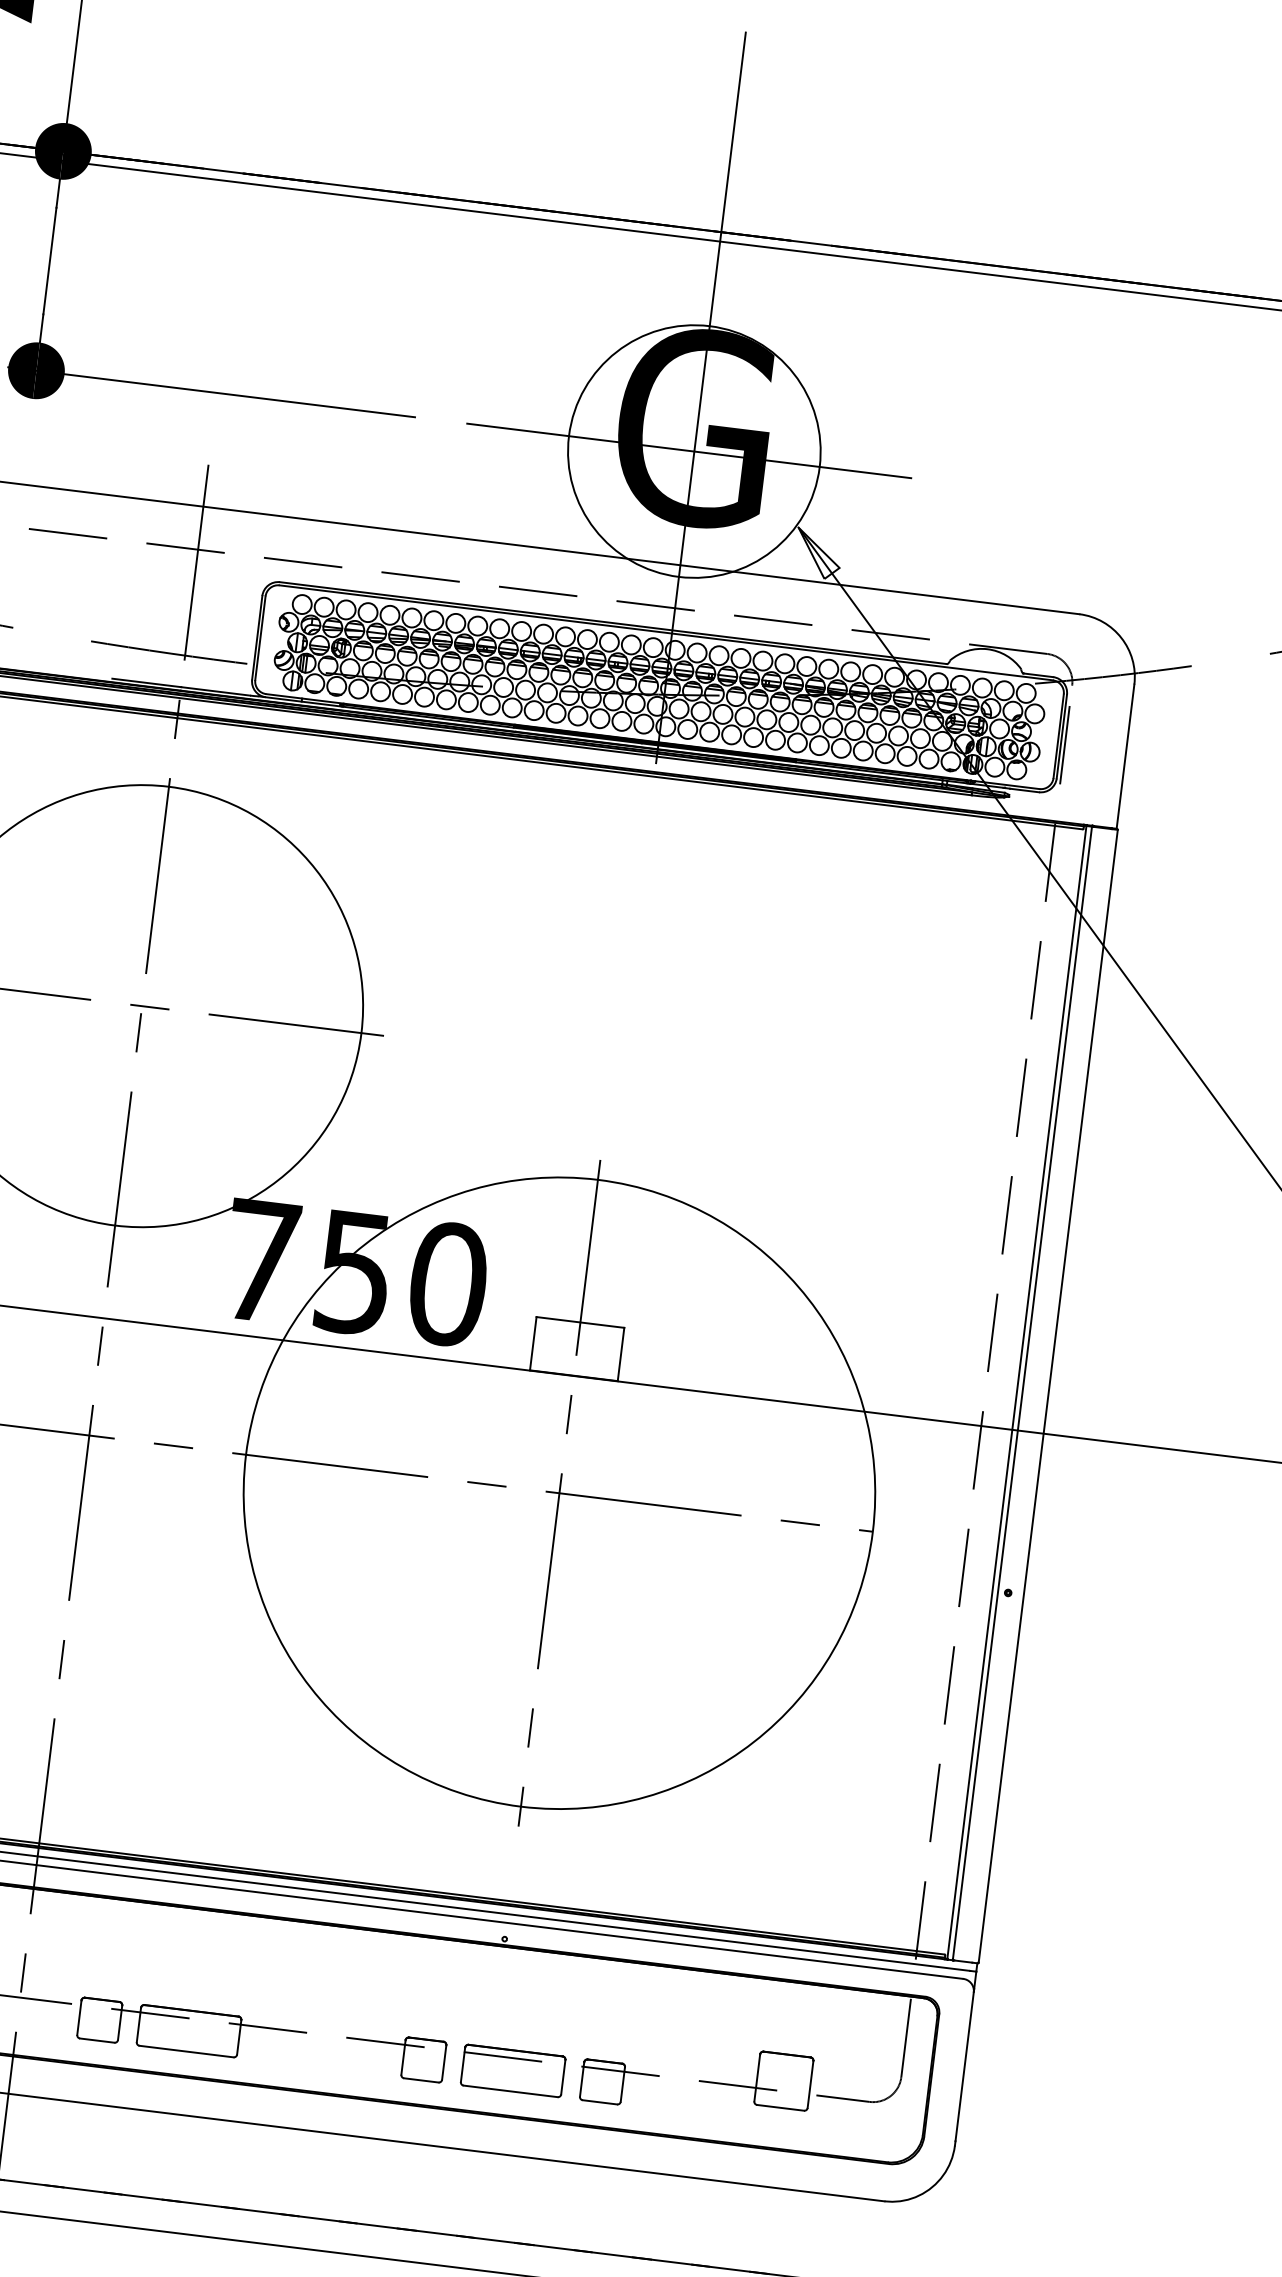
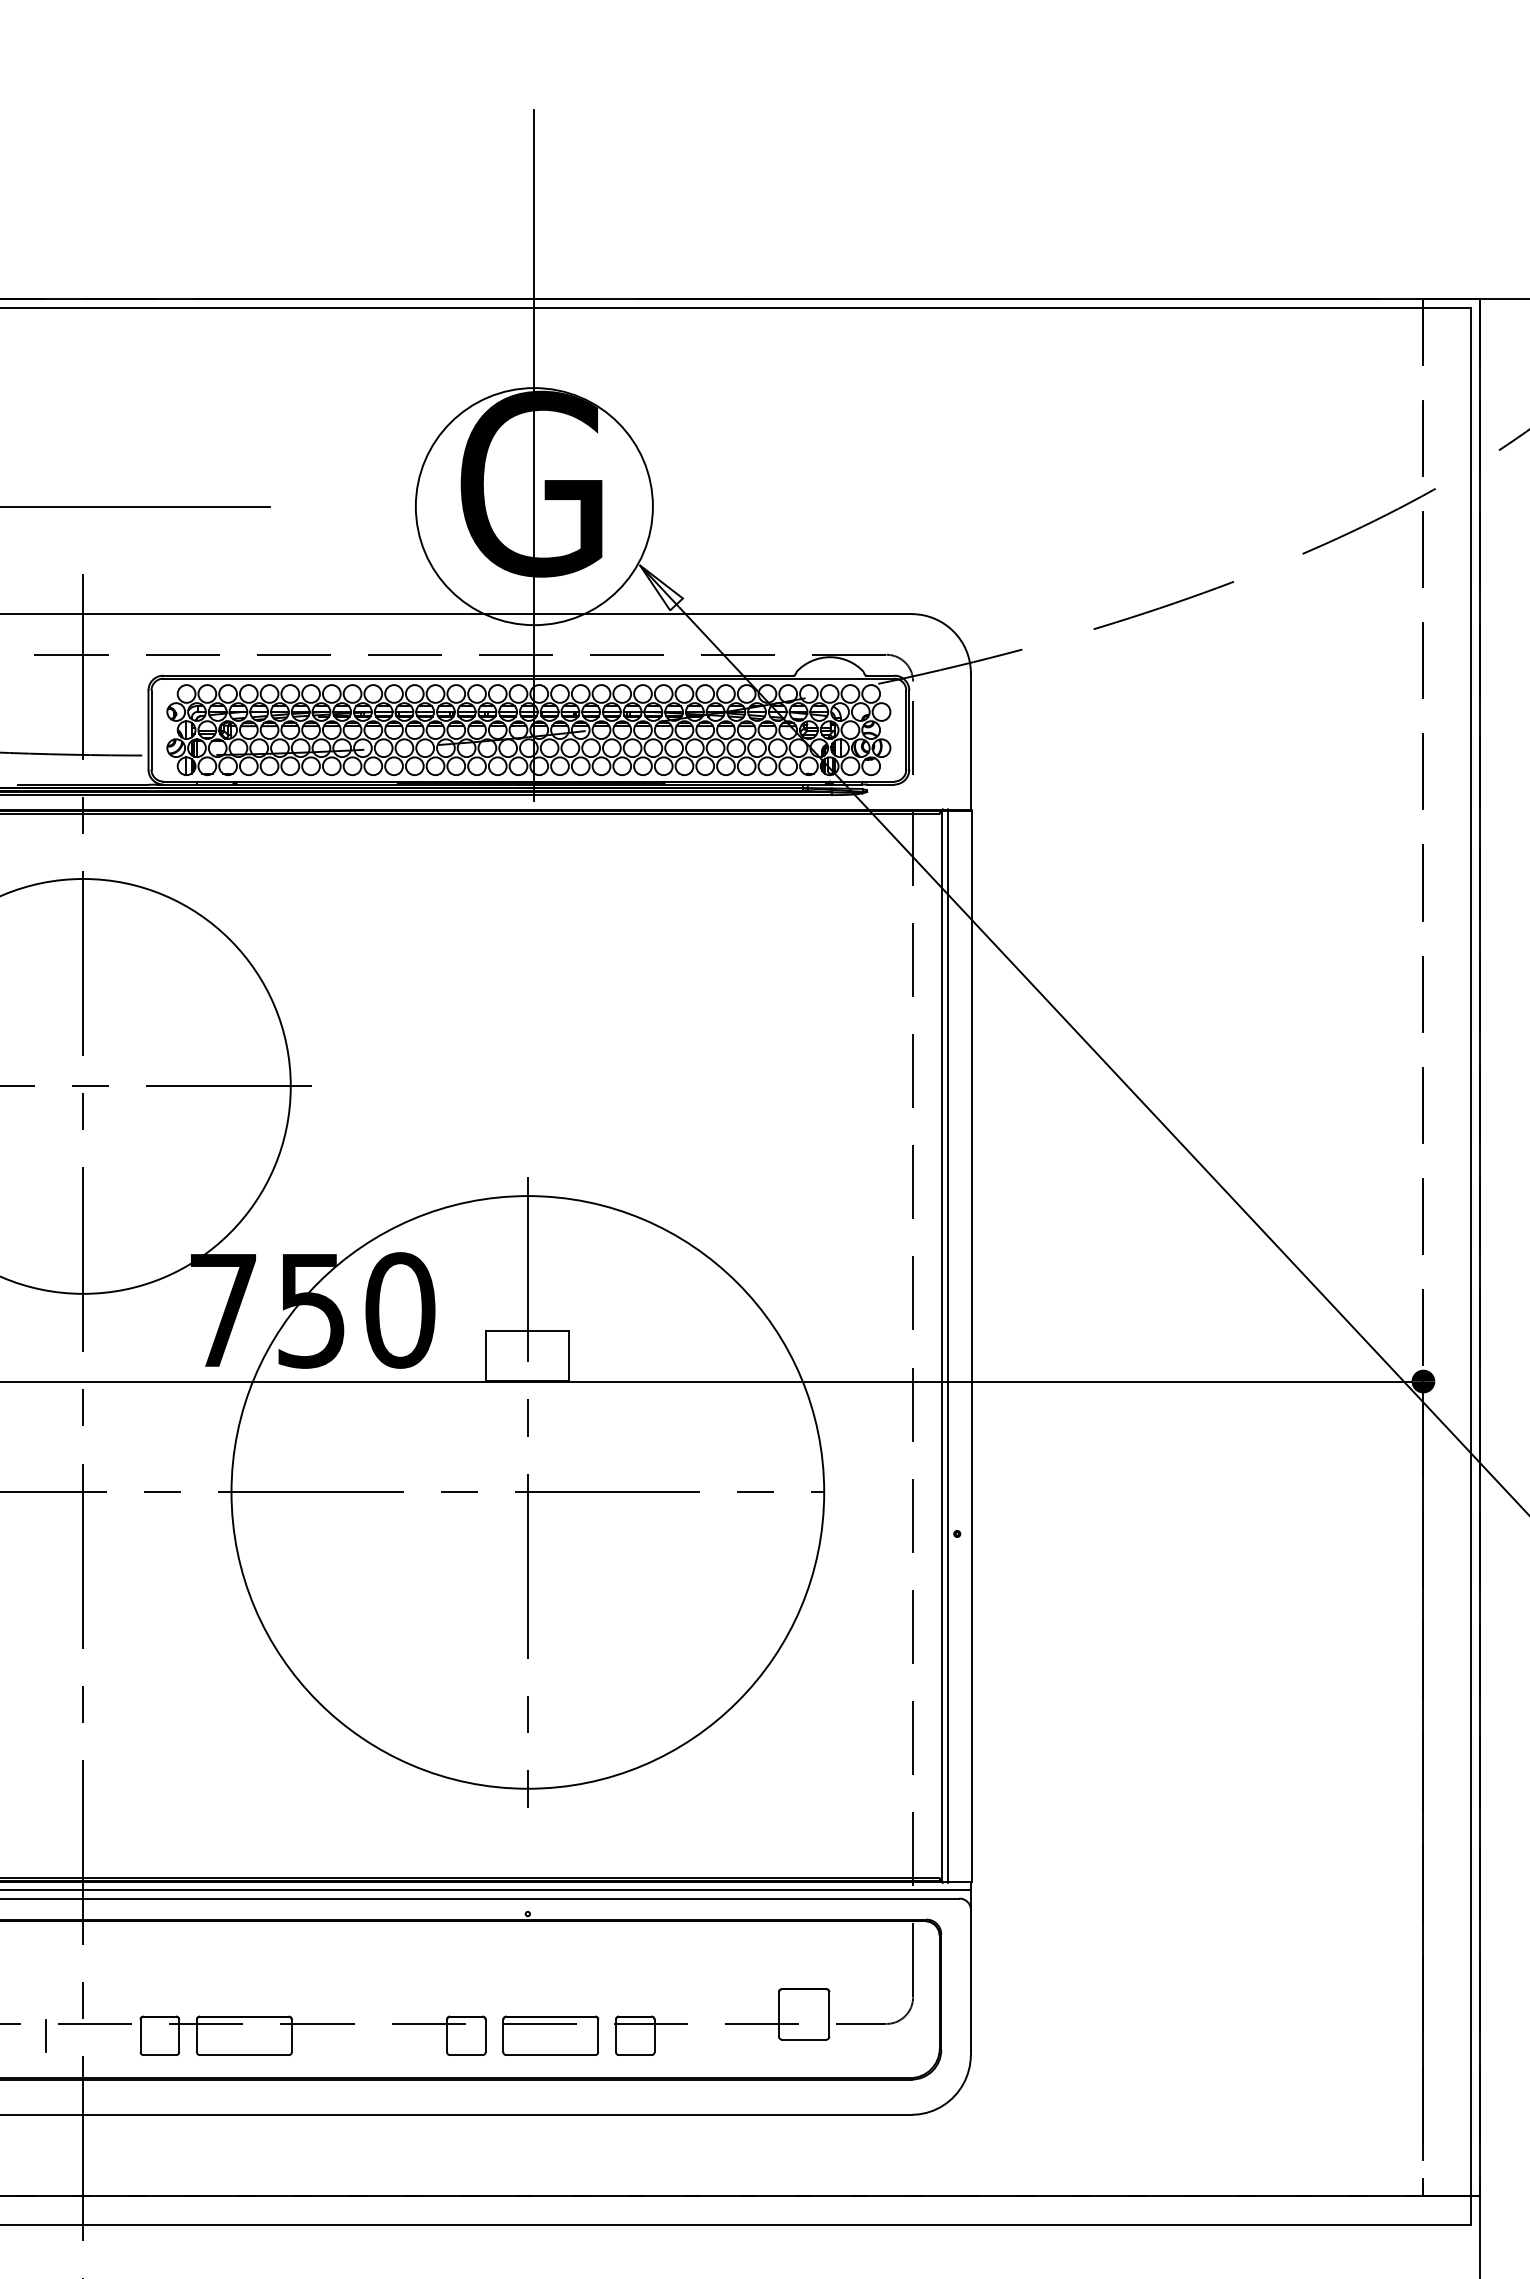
line: (689, 450) -> (529, 506), removed

